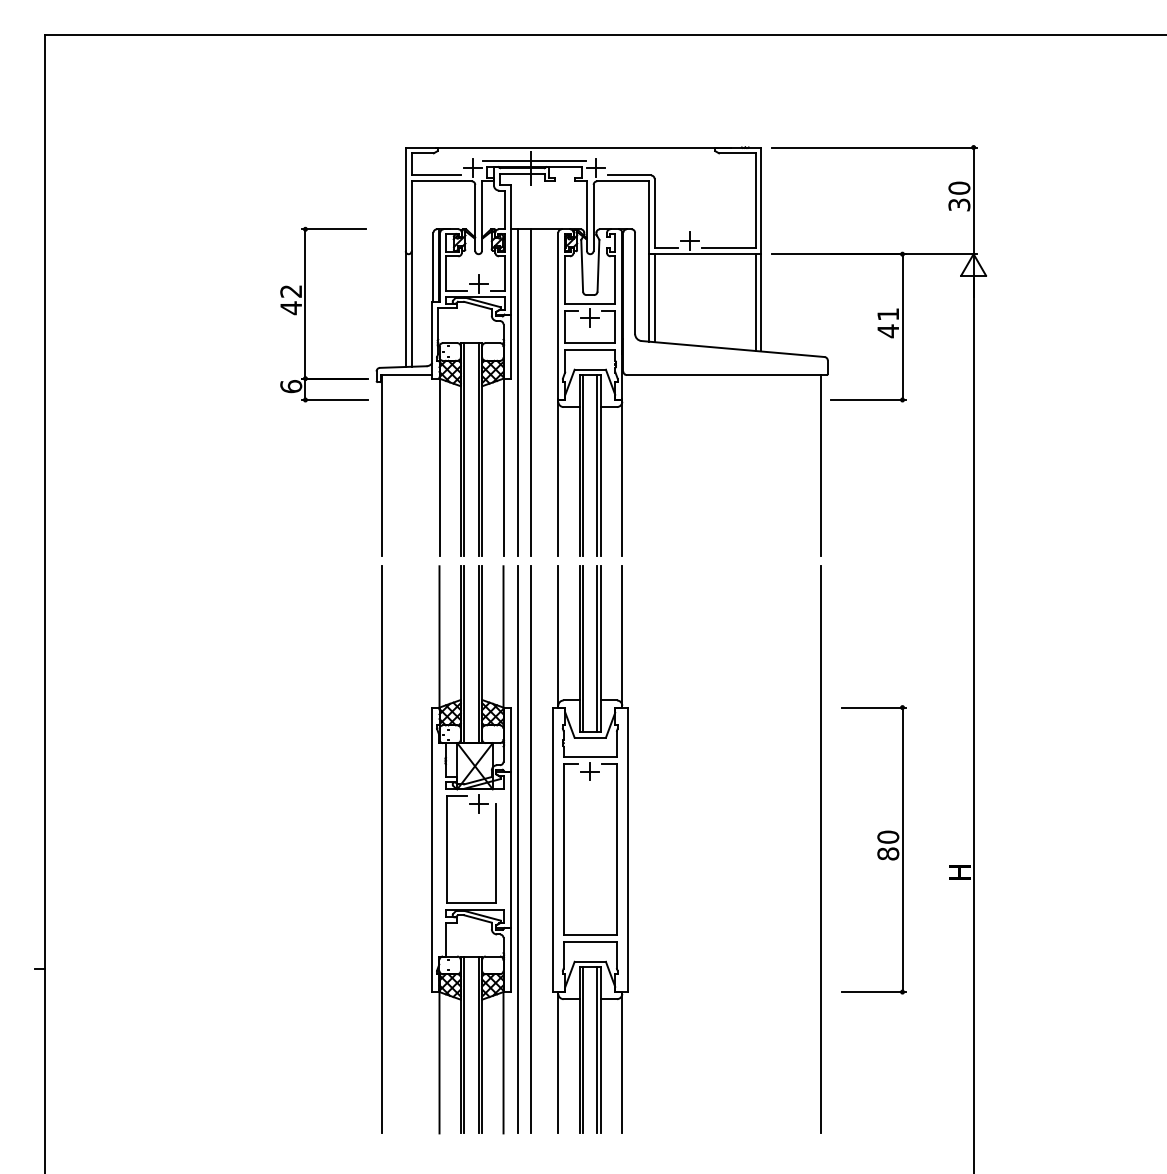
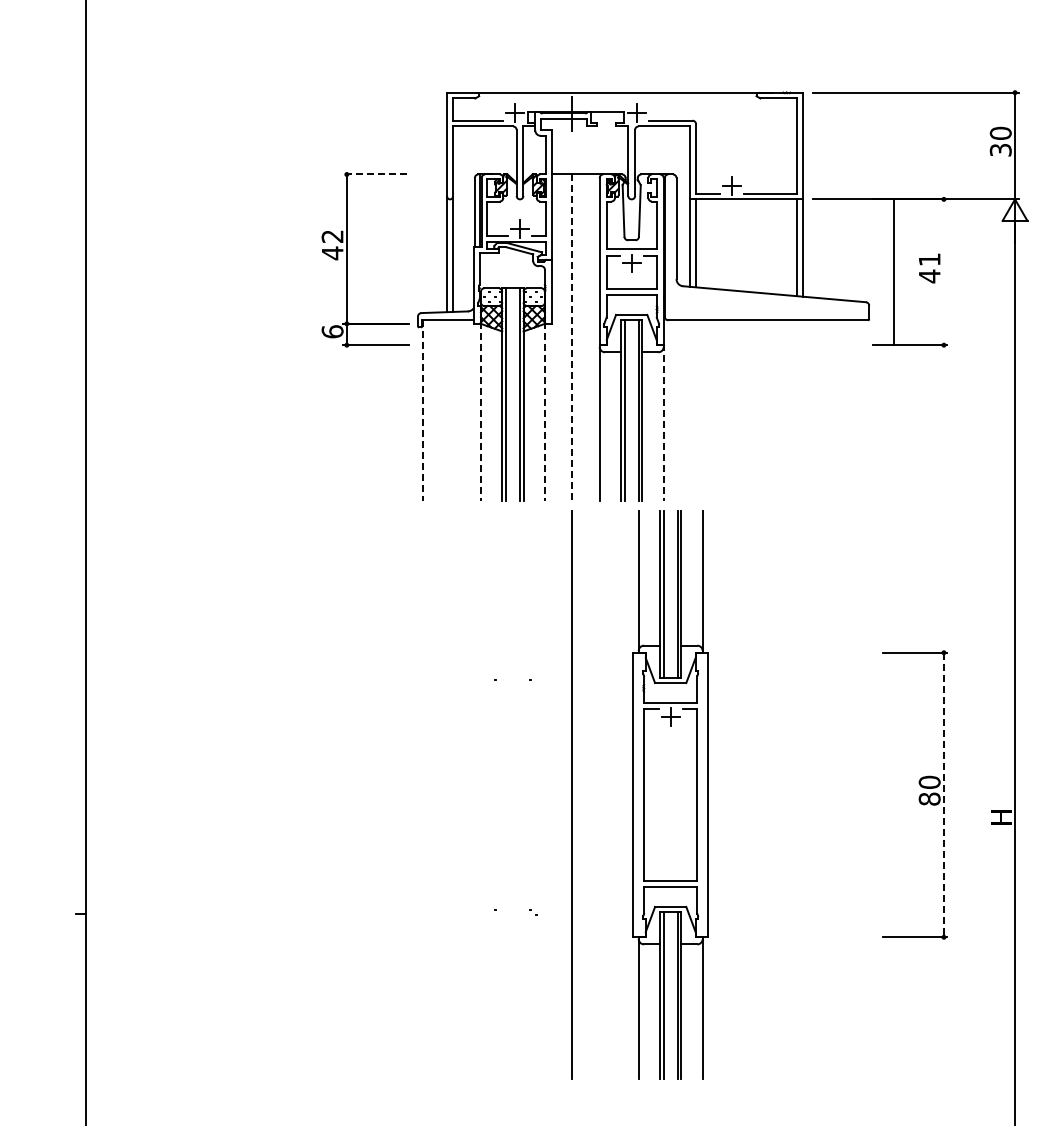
line: (534, 161) -> (575, 106), removed
line: (333, 229) -> (374, 174), solid -> dashed
line: (902, 327) -> (893, 272), moved
line: (518, 392) -> (559, 337), removed
line: (530, 392) -> (571, 337), solid -> dashed
line: (381, 465) -> (422, 410), solid -> dashed
line: (820, 465) -> (861, 410), removed
line: (439, 466) -> (480, 411), solid -> dashed
line: (503, 466) -> (544, 411), solid -> dashed
line: (622, 477) -> (663, 422), solid -> dashed
line: (381, 849) -> (422, 794), removed
part: (474, 849) -> (515, 794), removed
part: (590, 849) -> (670, 794), moved
line: (820, 849) -> (861, 794), removed
line: (902, 850) -> (943, 795), solid -> dashed

